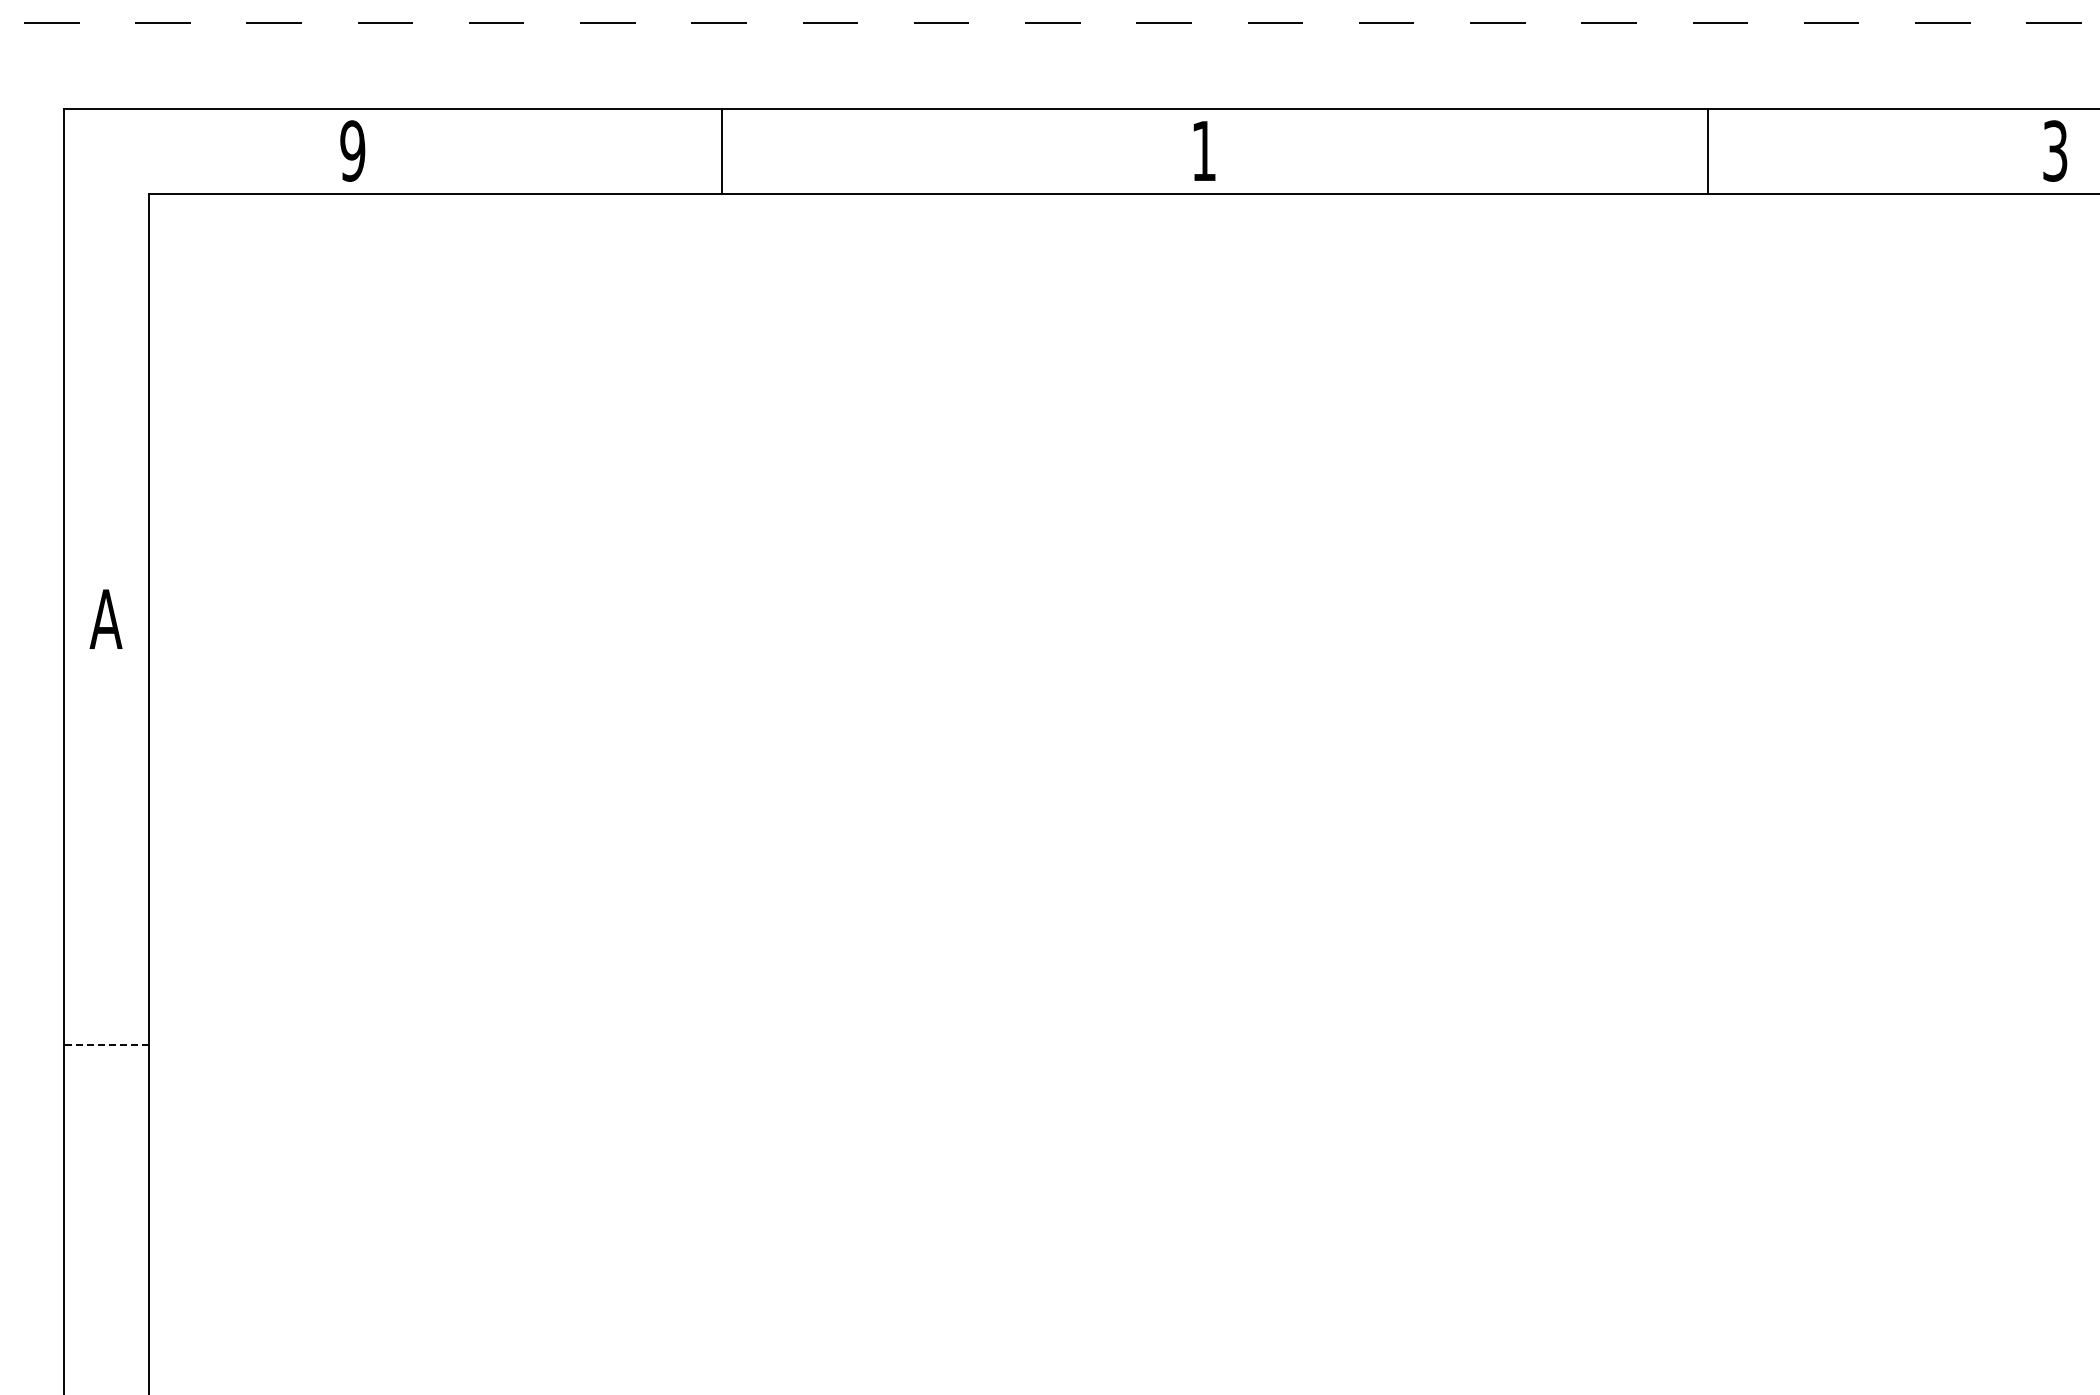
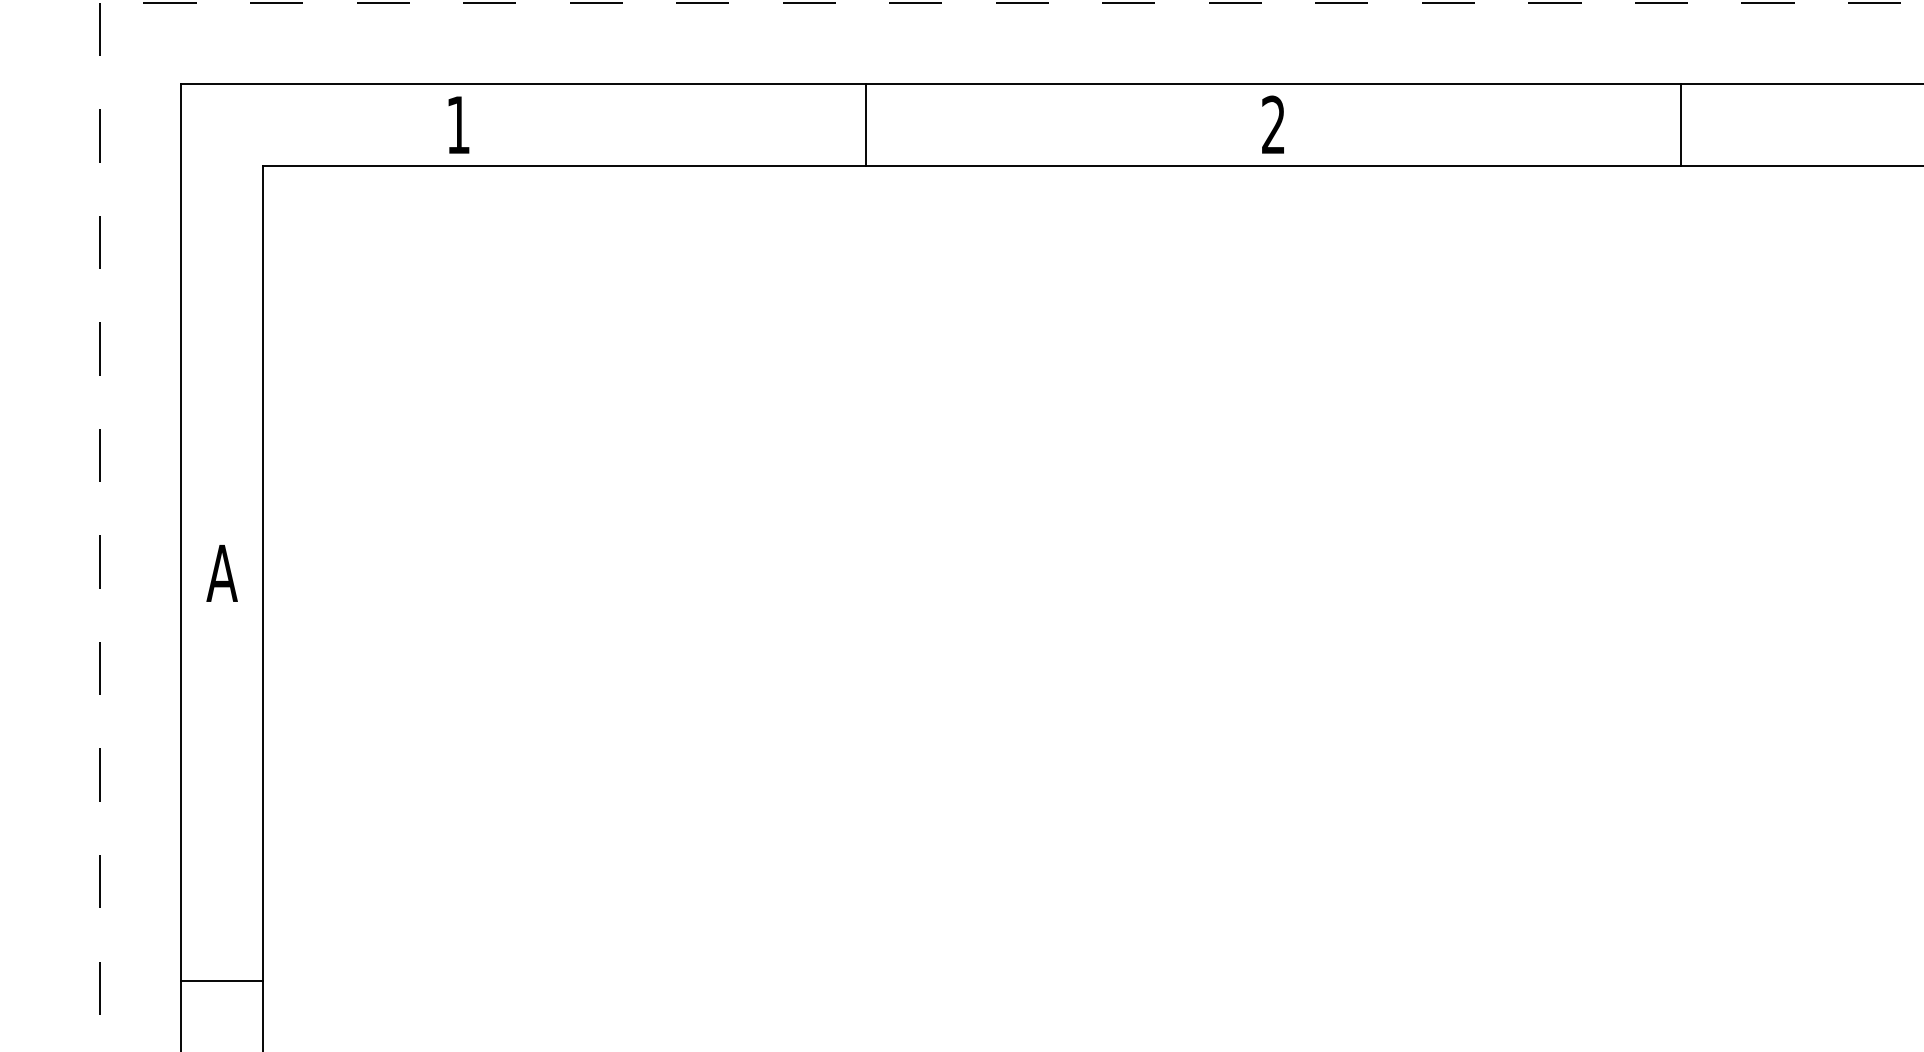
text: (352, 150) -> (458, 124), 9 -> 1
line: (721, 150) -> (866, 124), moved
text: (1203, 150) -> (1273, 124), 1 -> 2
line: (1707, 150) -> (1680, 124), moved
line: (106, 1044) -> (222, 980), dashed -> solid

